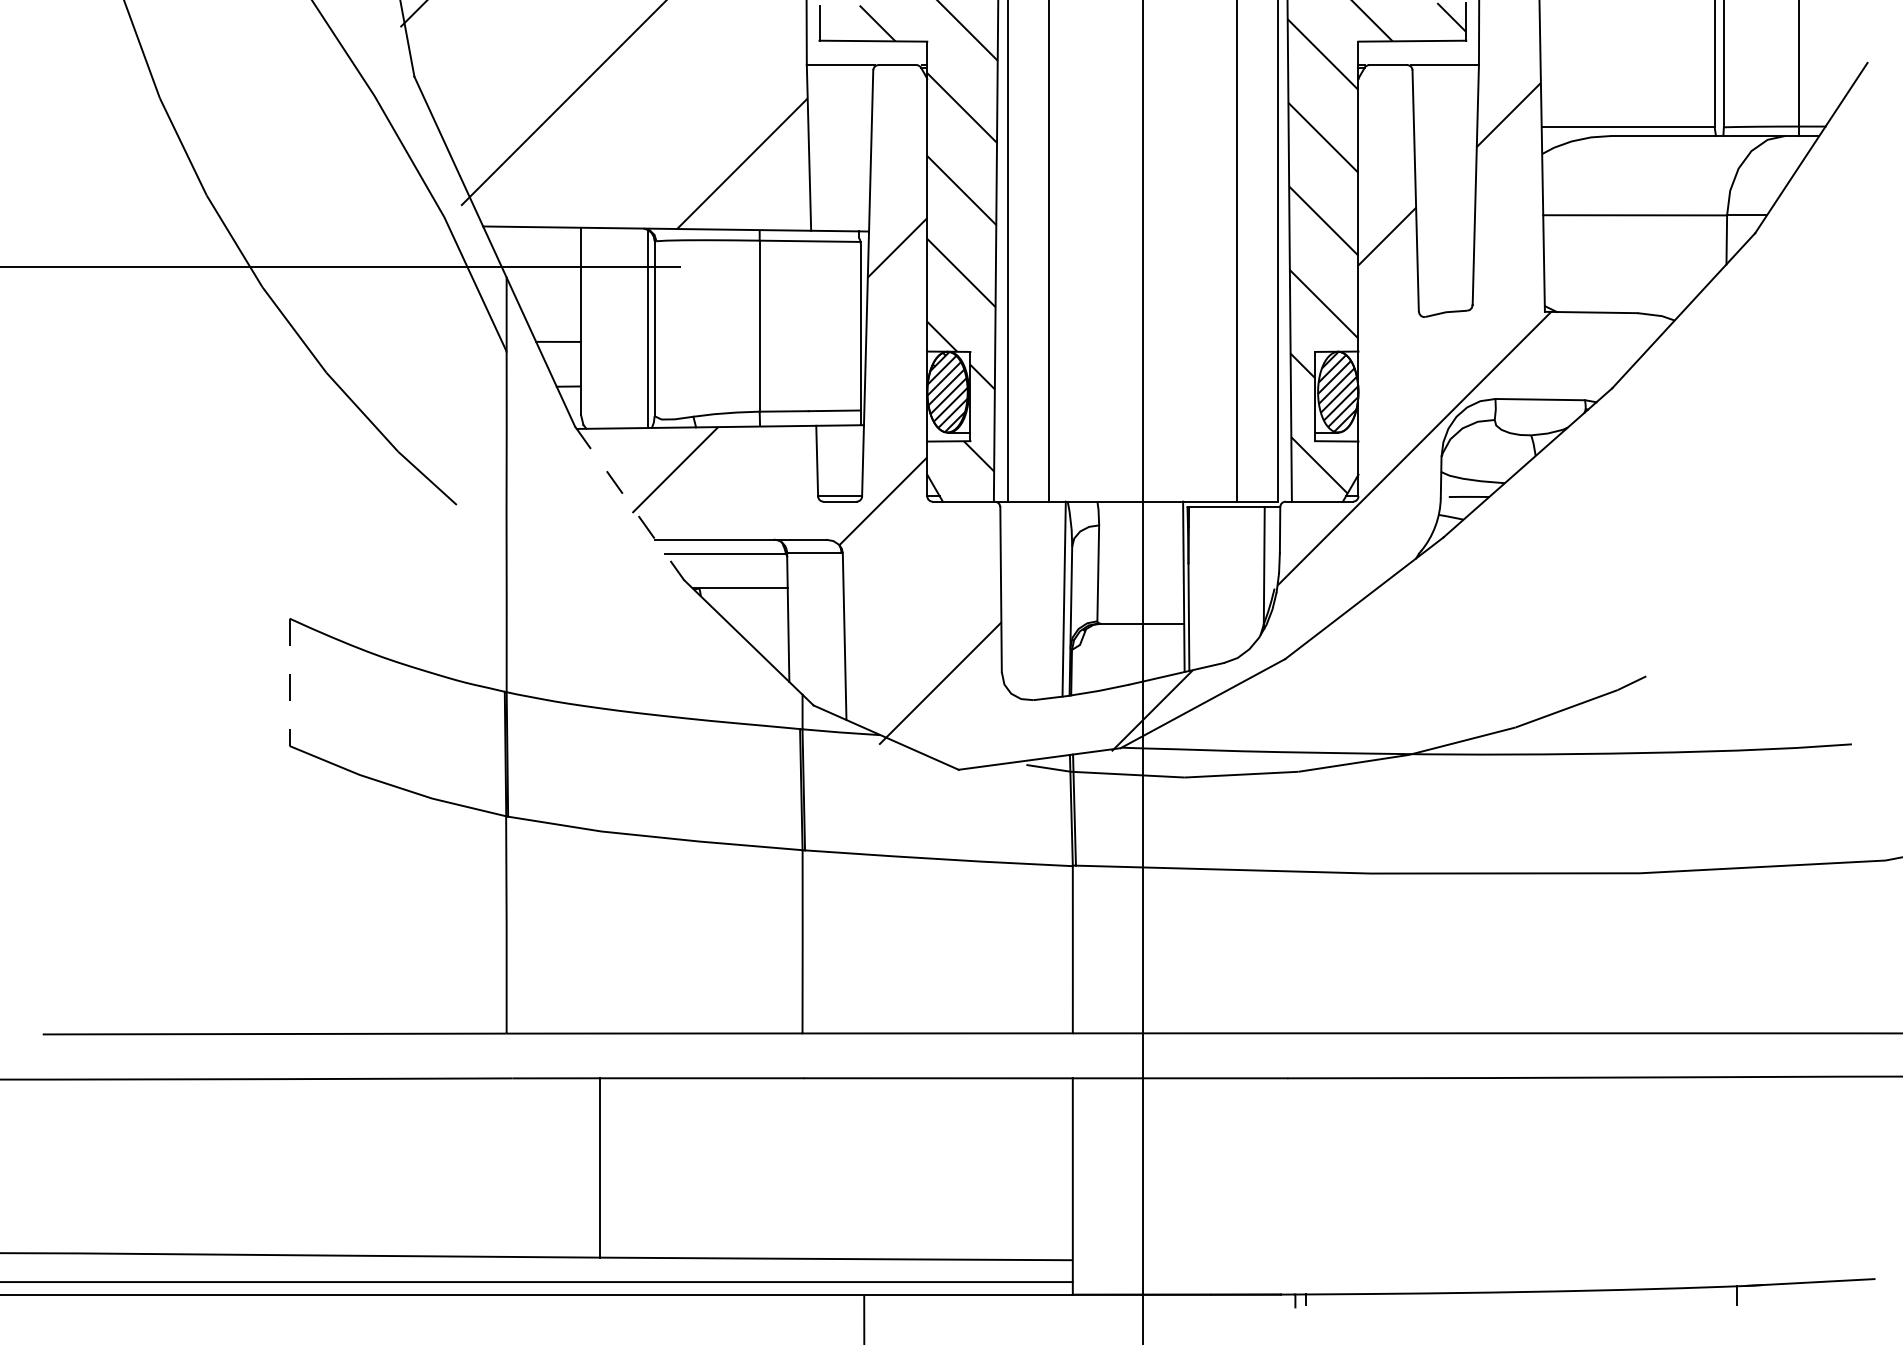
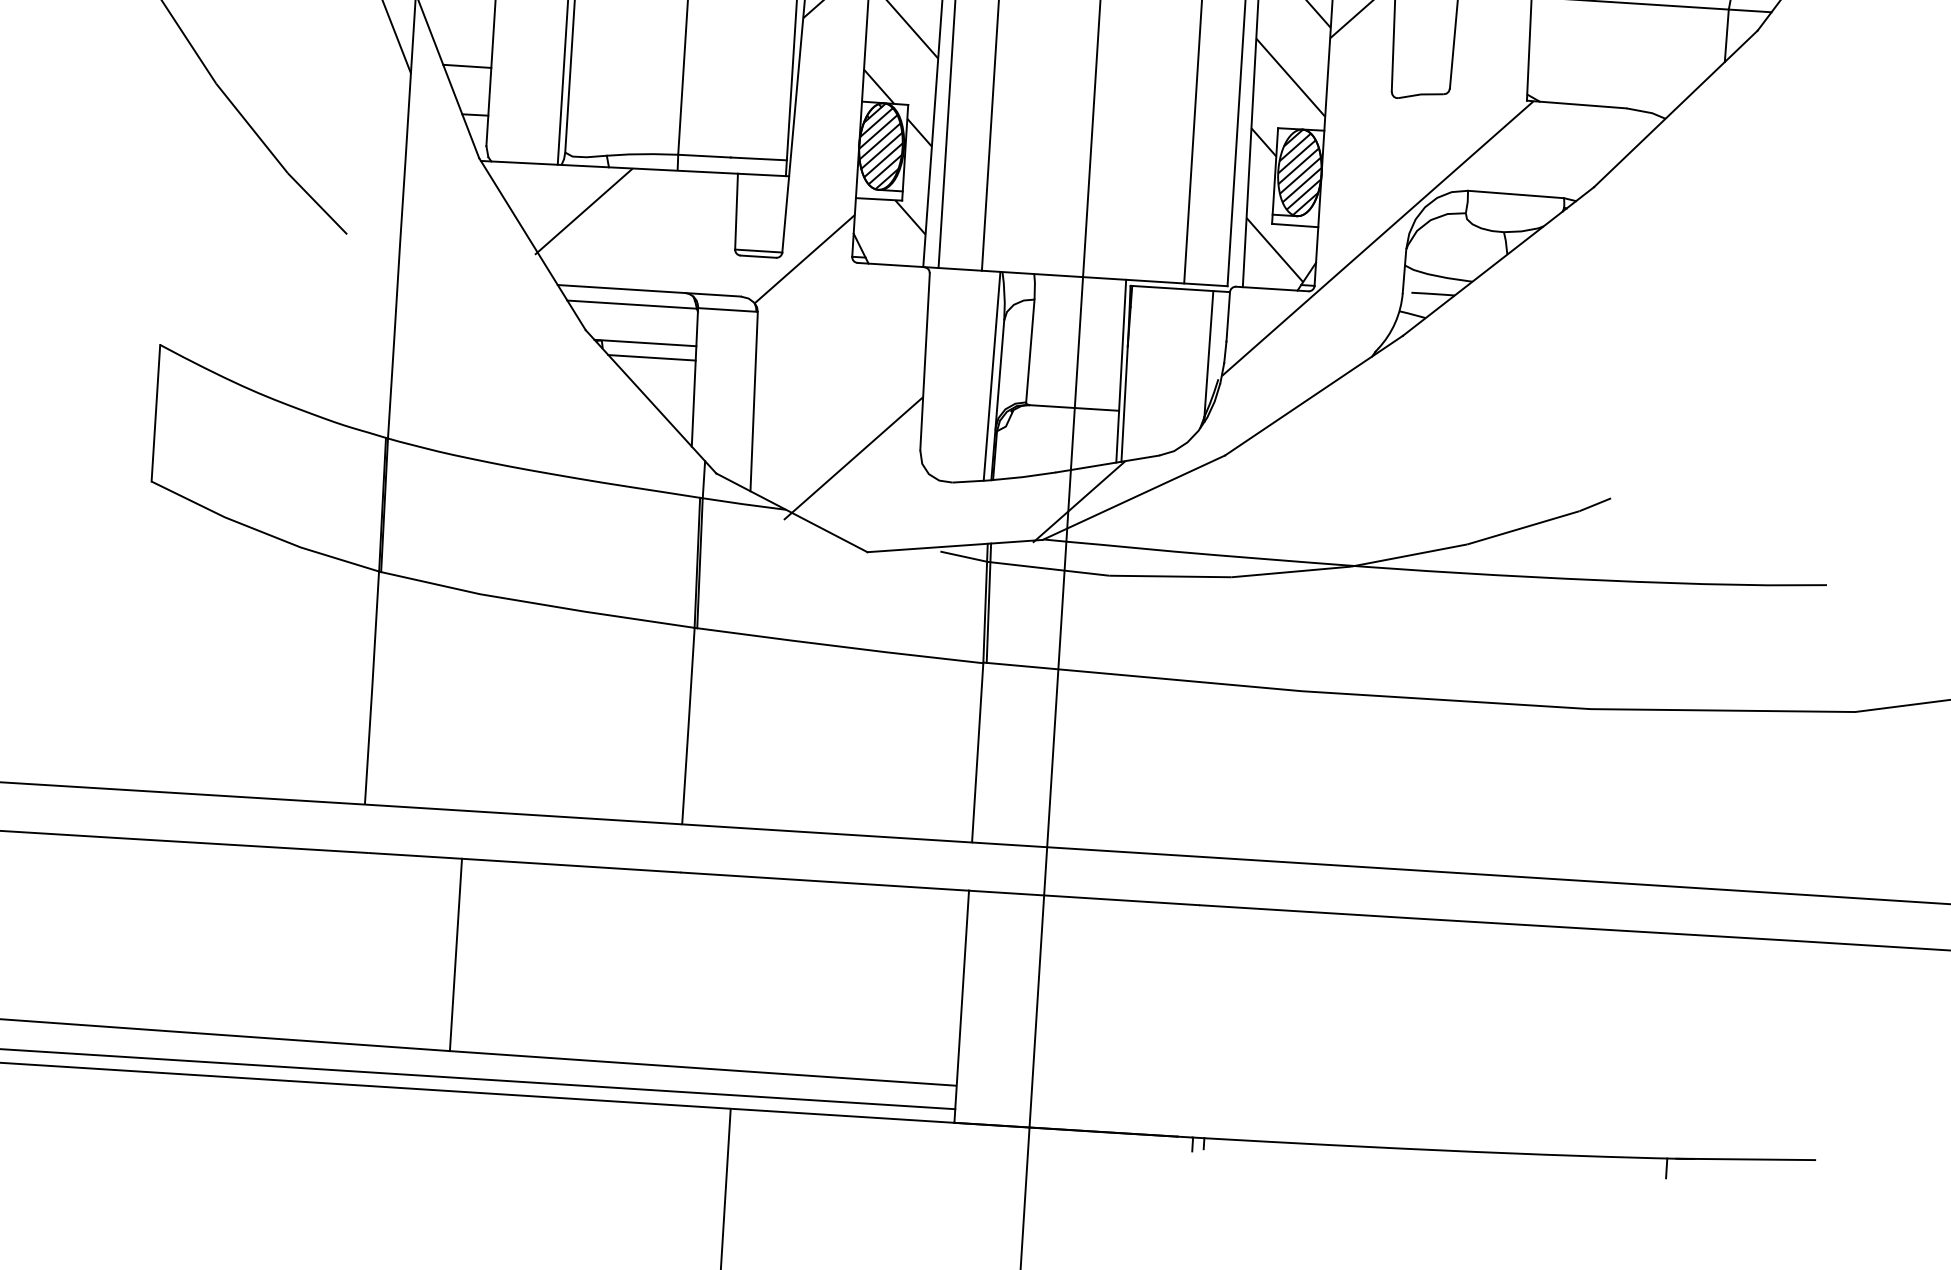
line: (629, 503) -> (532, 244), dashed -> solid
line: (746, 601) -> (651, 357), added
line: (289, 682) -> (155, 413), dashed -> solid

